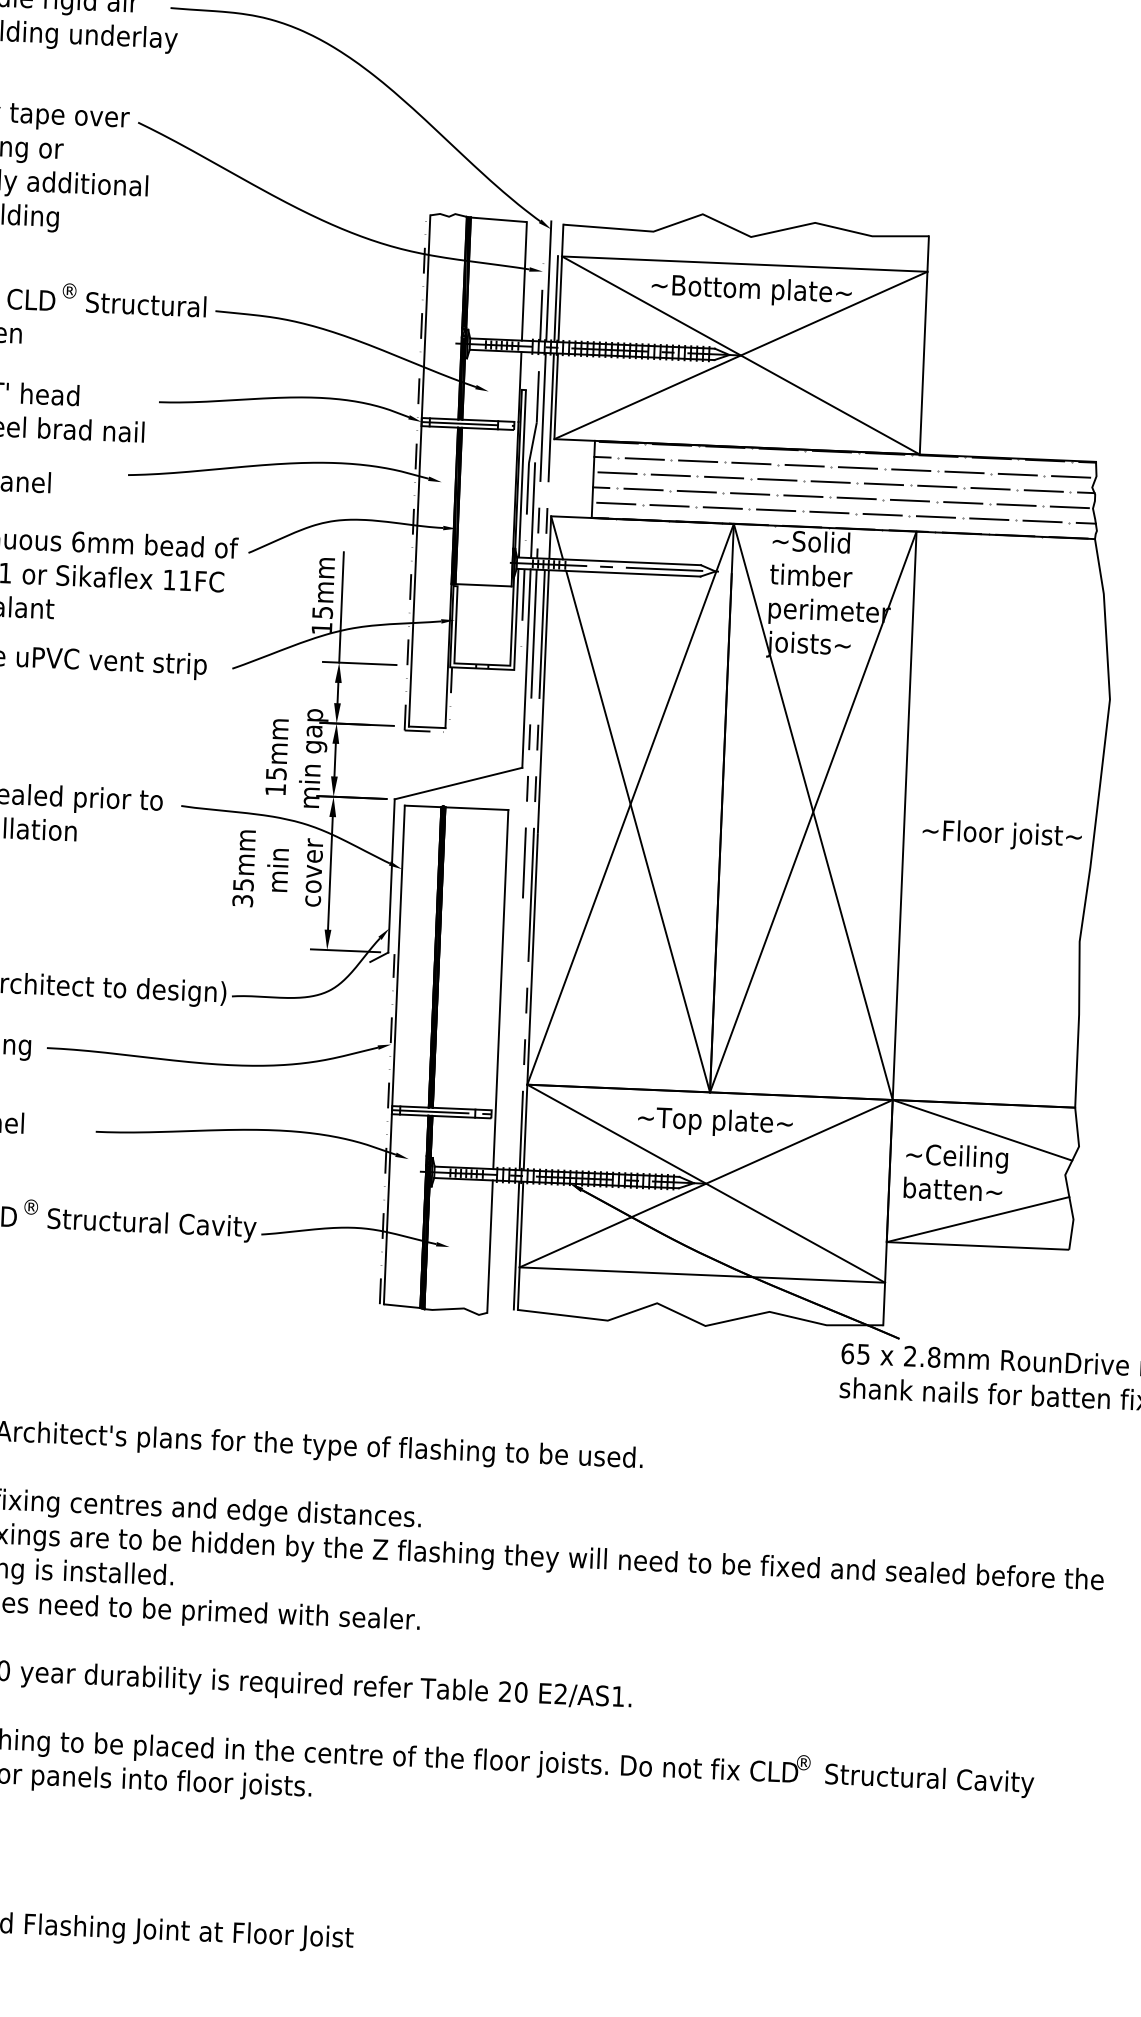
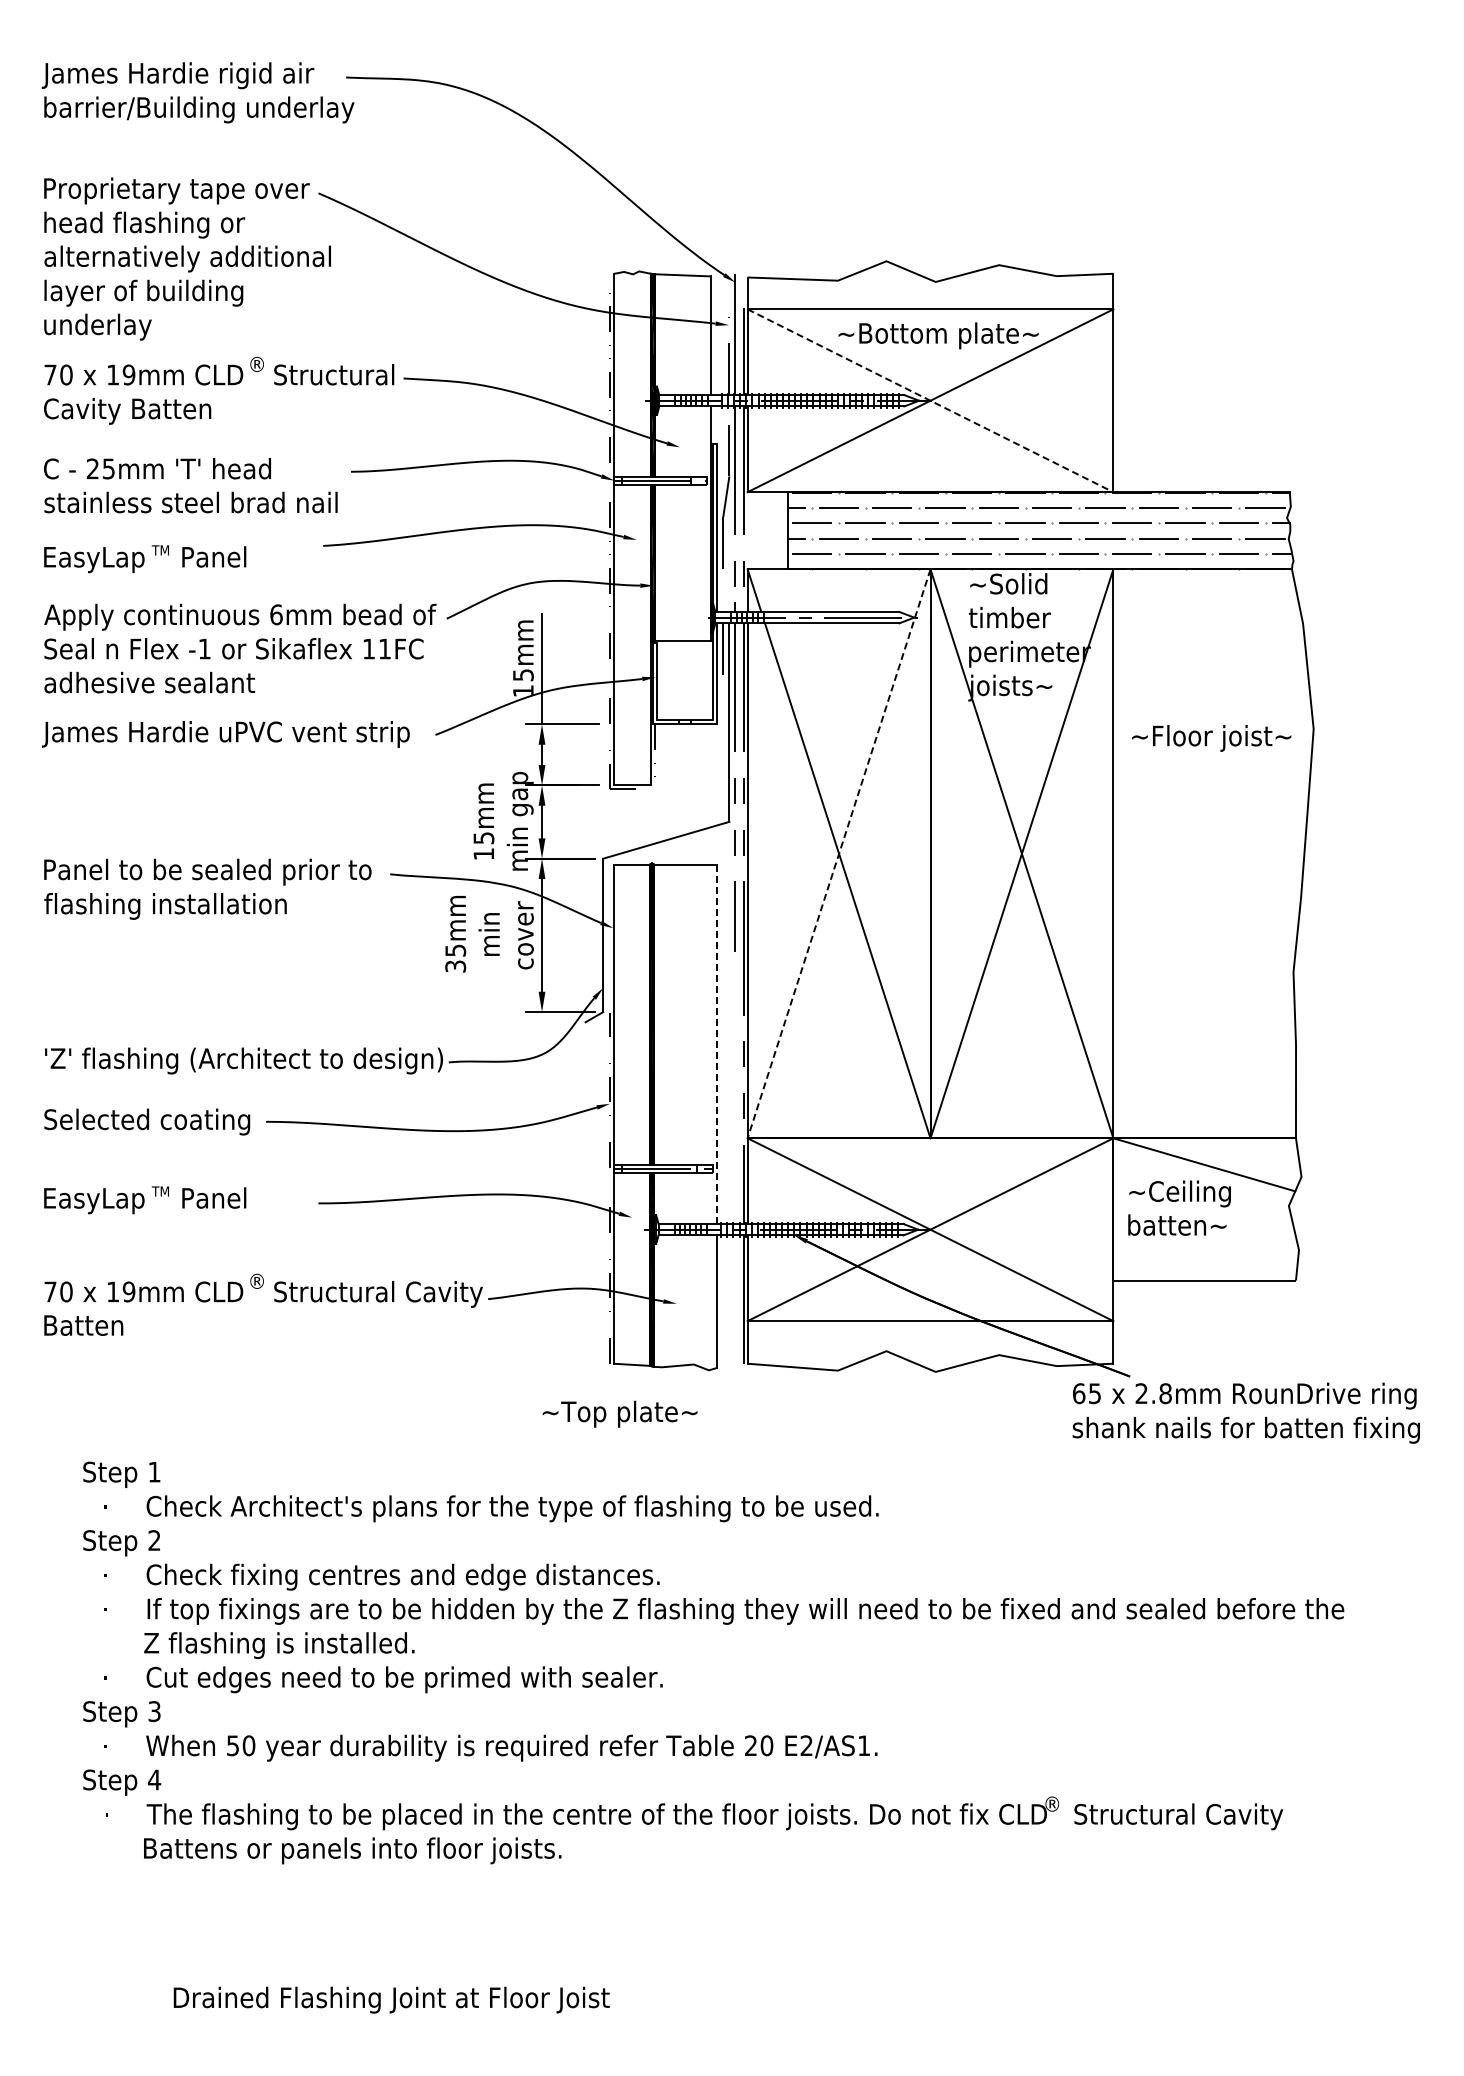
line: (740, 355) -> (930, 400), solid -> dashed
line: (533, 510) -> (729, 564), removed
line: (631, 804) -> (839, 853), solid -> dashed
text: (1002, 835) -> (1211, 738), moved
line: (501, 989) -> (717, 1044), solid -> dashed
text: (714, 1121) -> (619, 1413), moved
line: (977, 1218) -> (1203, 1253), removed

